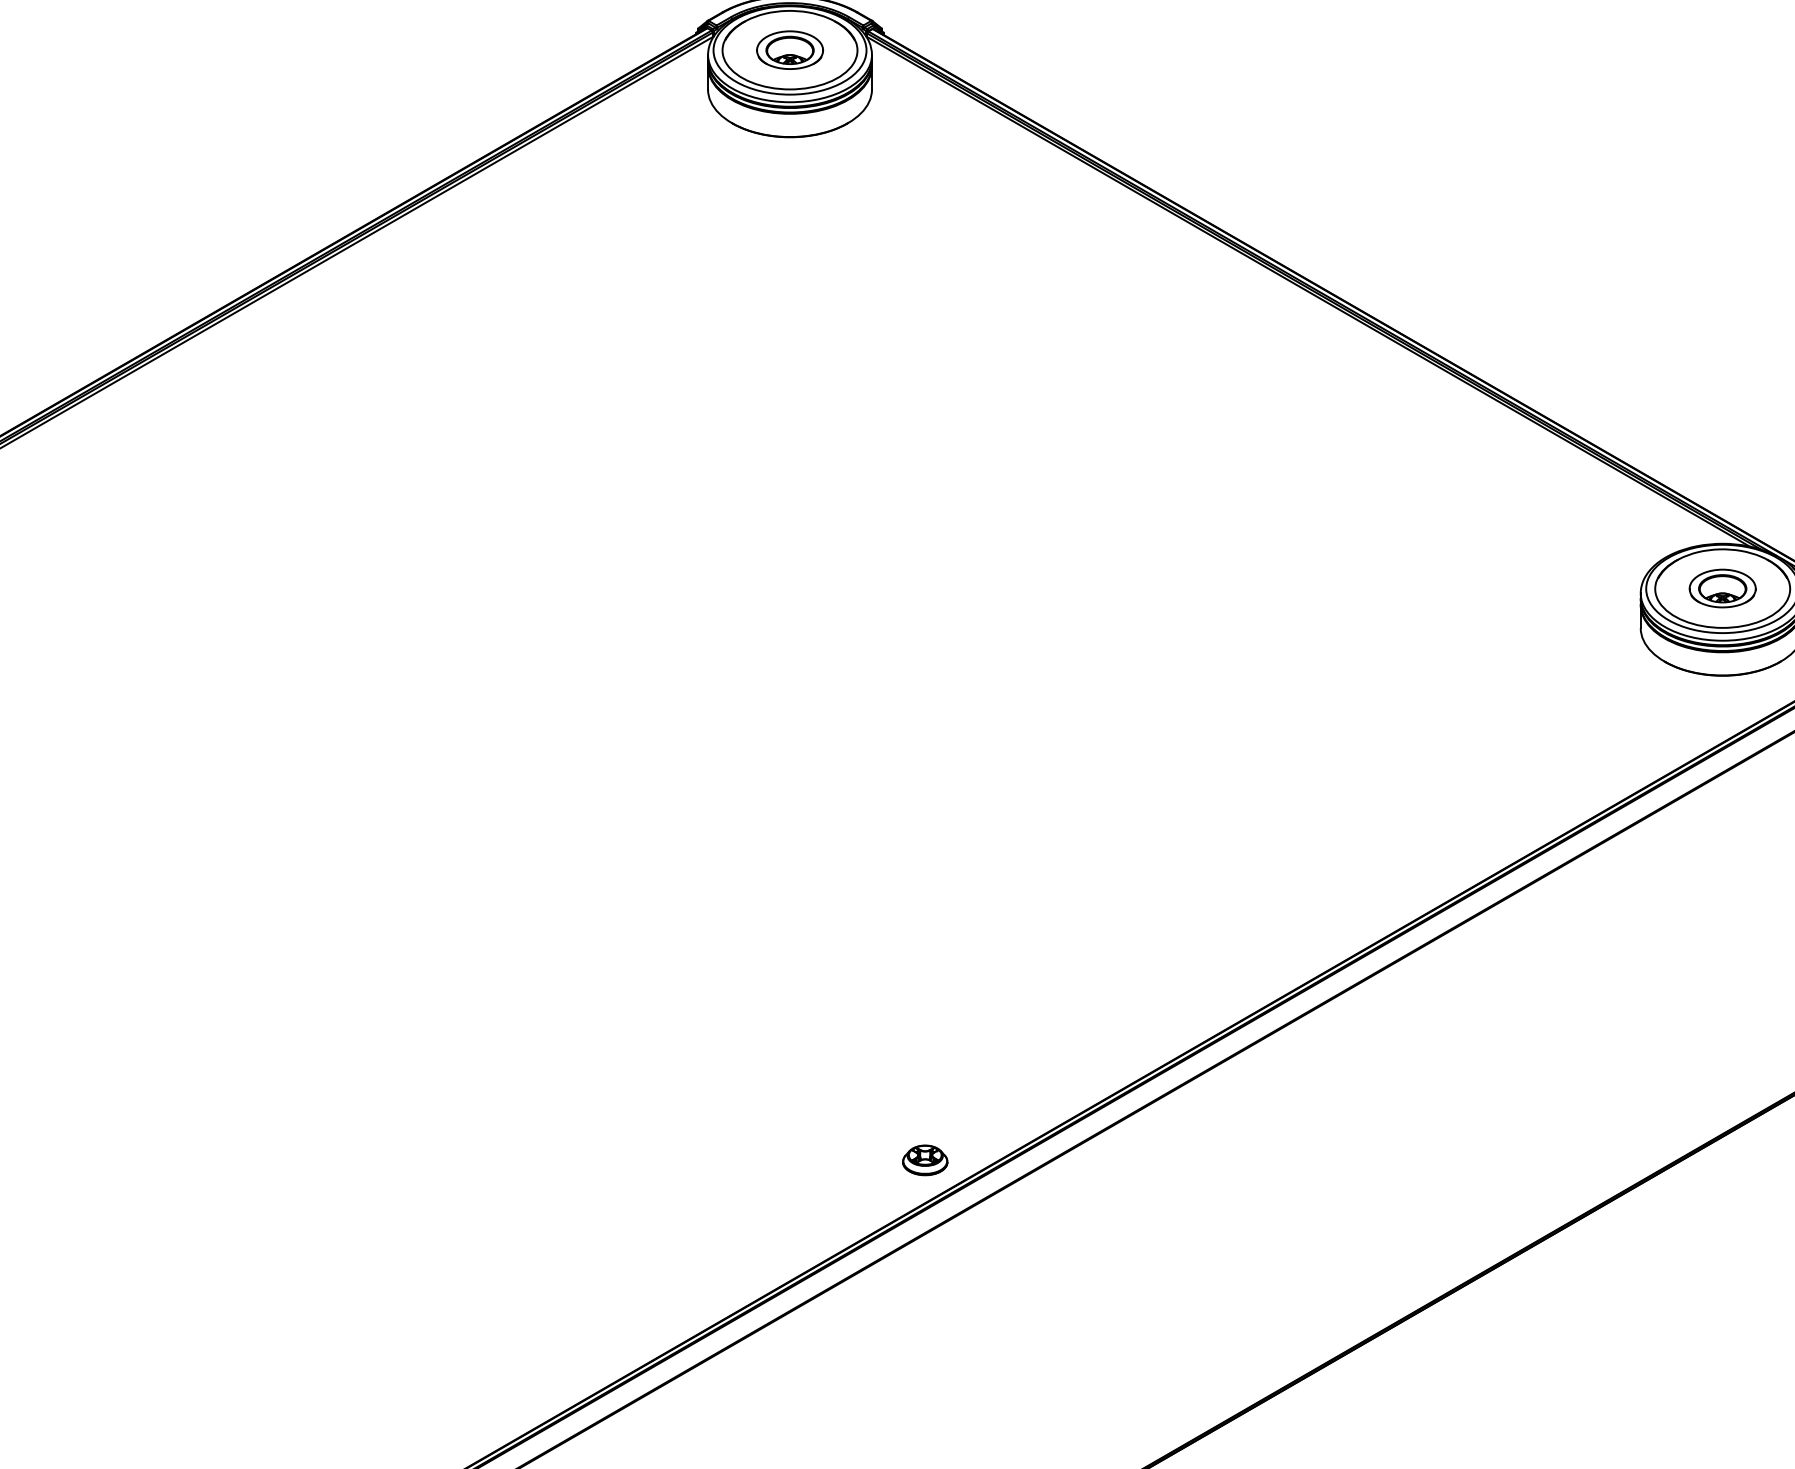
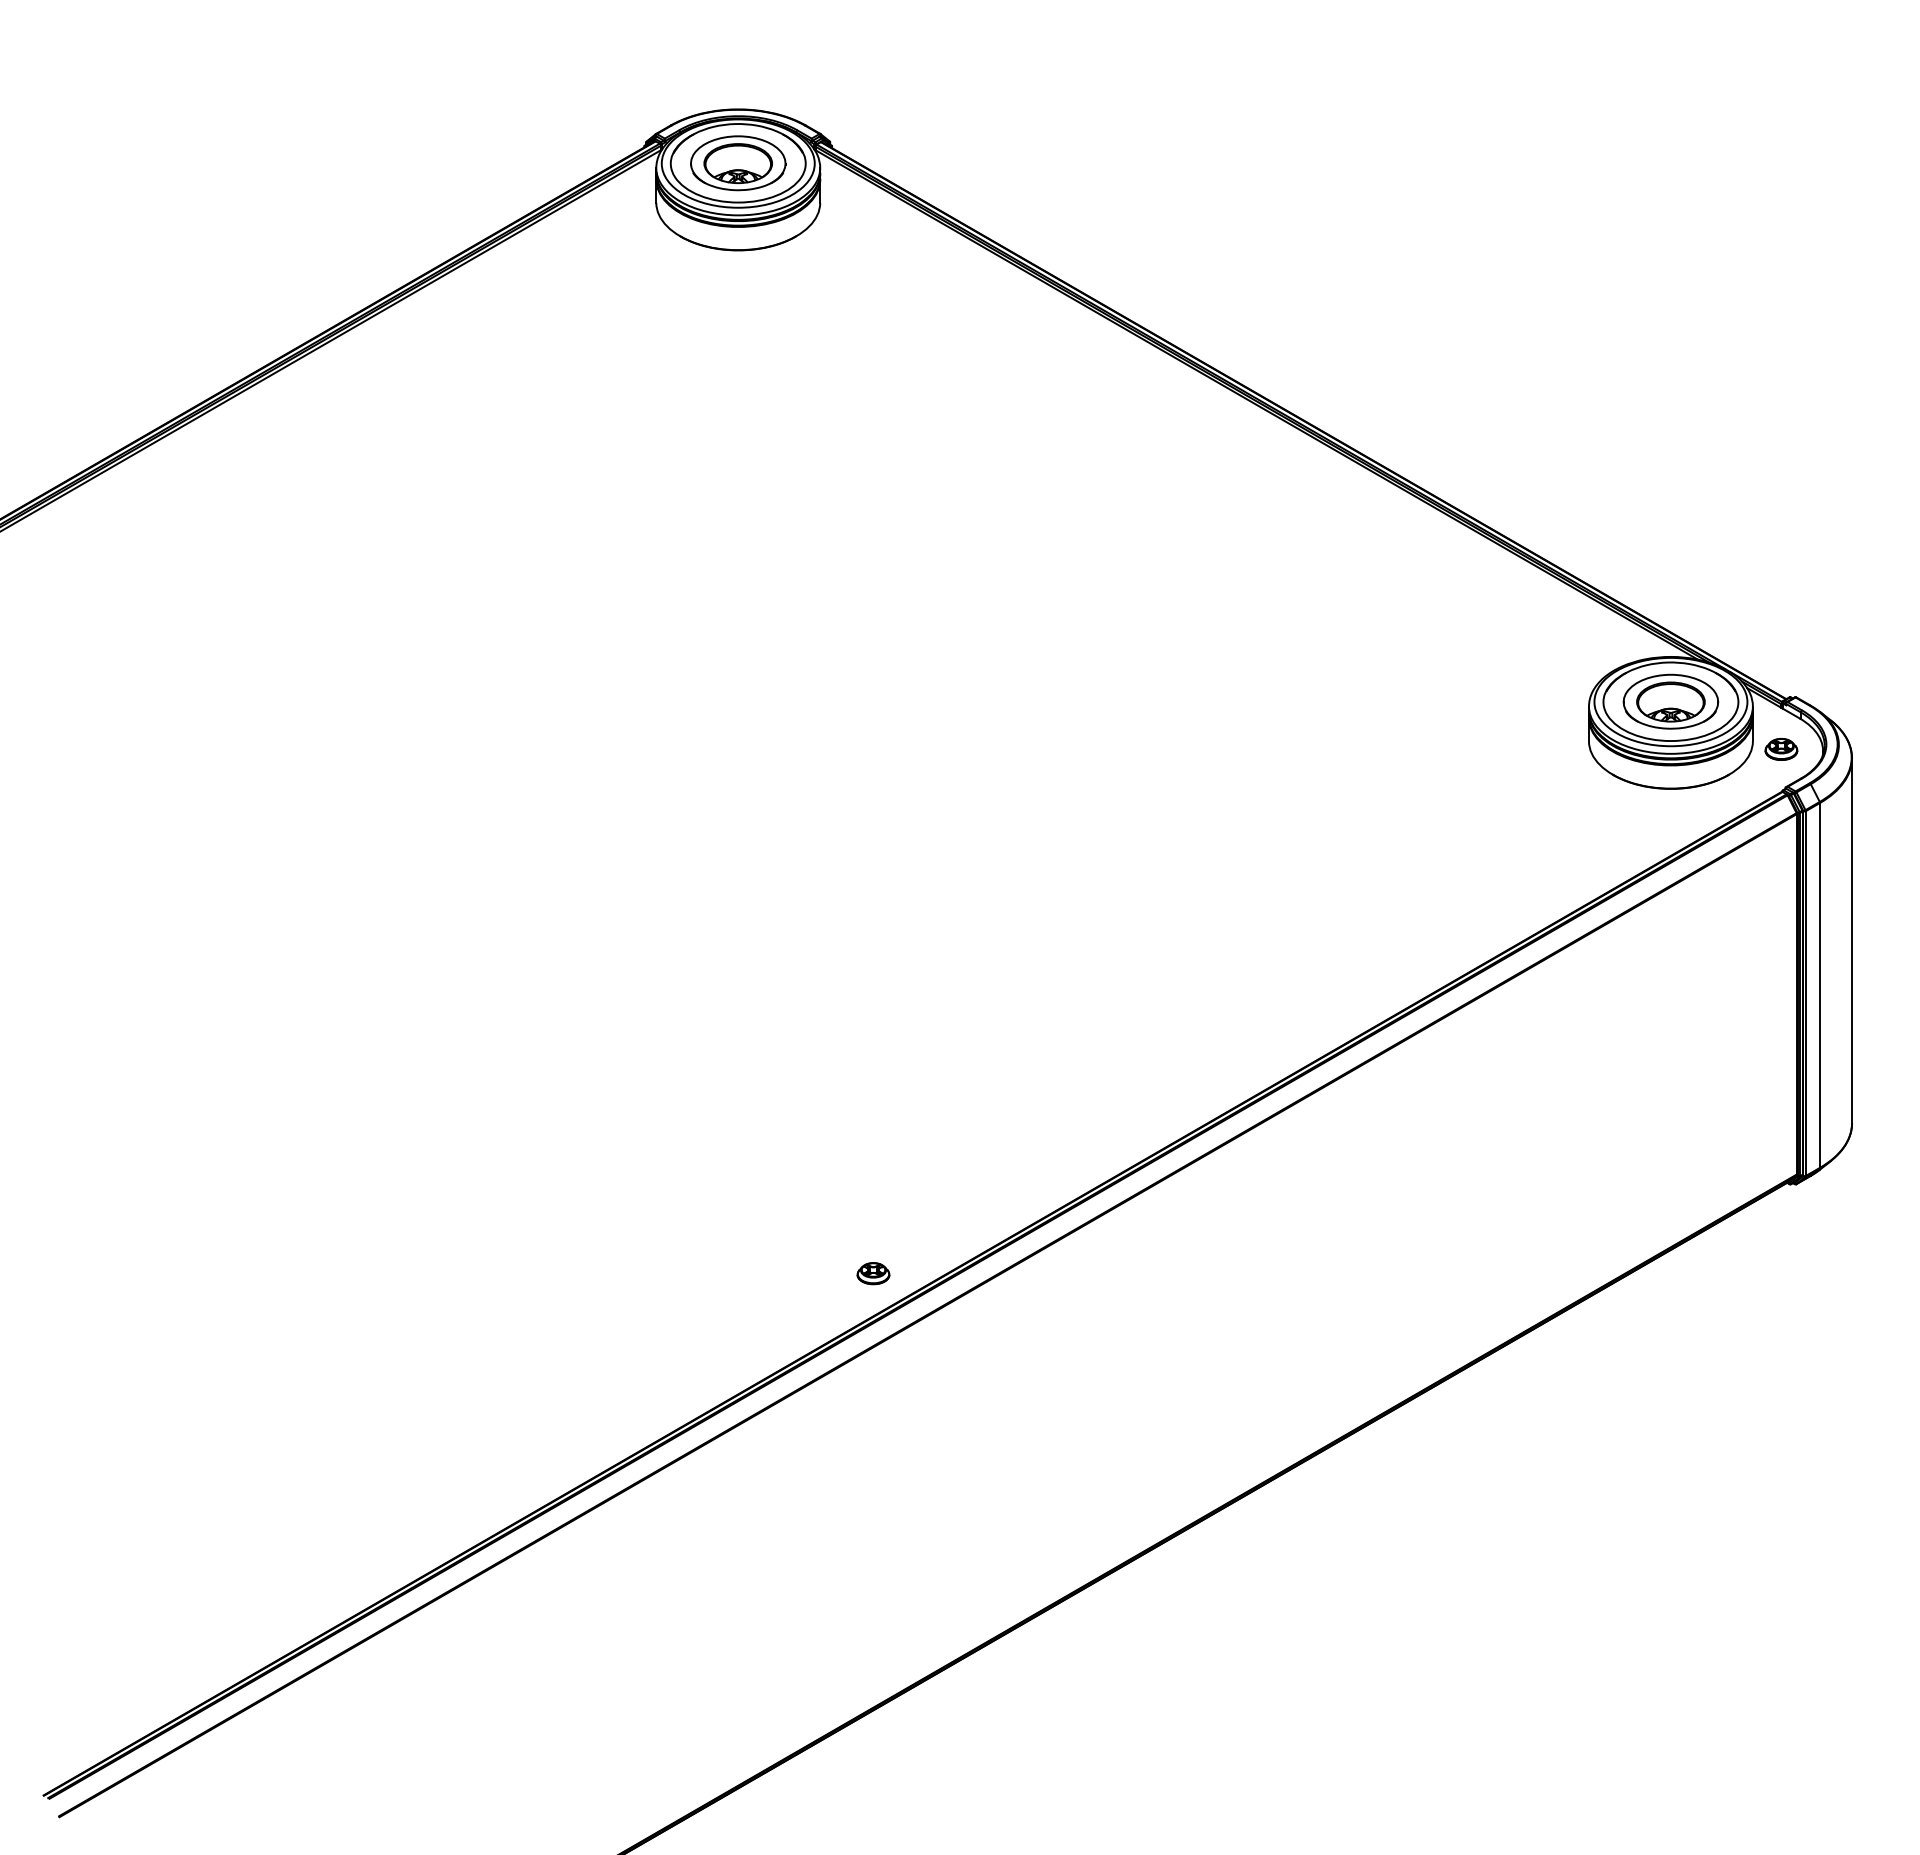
part: (790, 50) -> (738, 163), size x1.43
part: (1722, 588) -> (1670, 701), size x1.43
part: (925, 1160) -> (873, 1273), size x0.71

